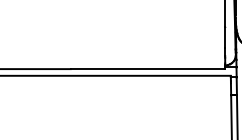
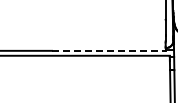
line: (147, 68) -> (108, 50), solid -> dashed

